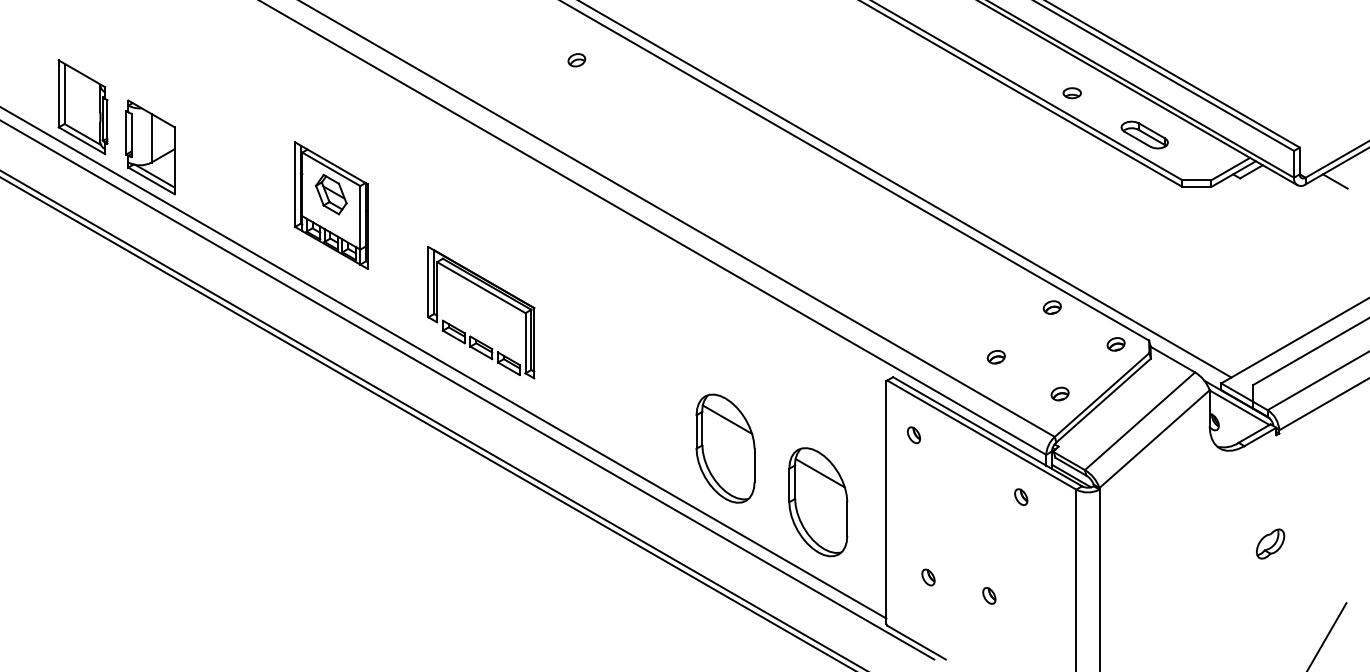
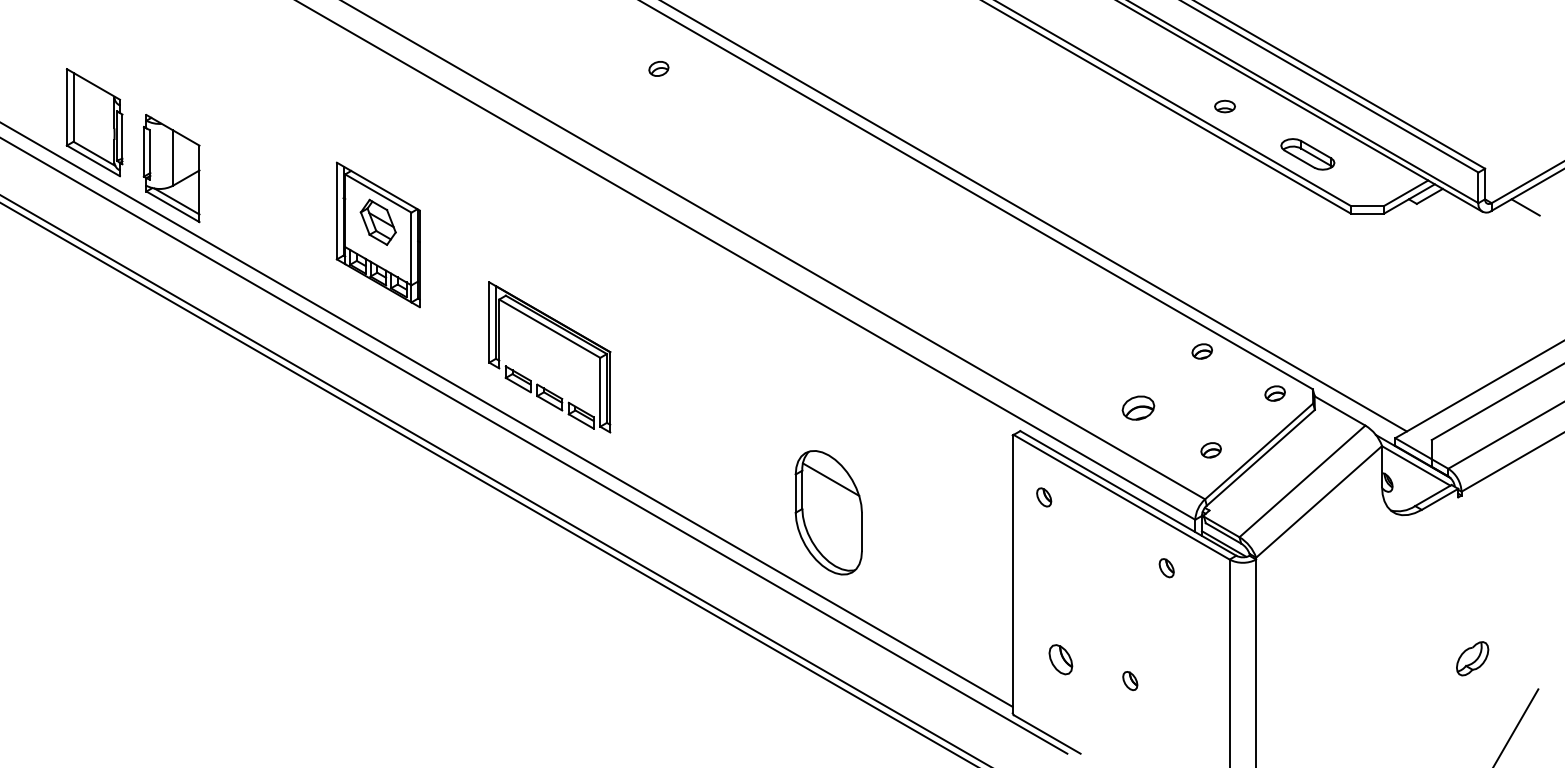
part: (995, 357) -> (1137, 408), size x1.6
part: (818, 501) -> (934, 573), removed
part: (1270, 543) -> (1472, 658), moved
part: (928, 577) -> (1060, 660), size x1.6

